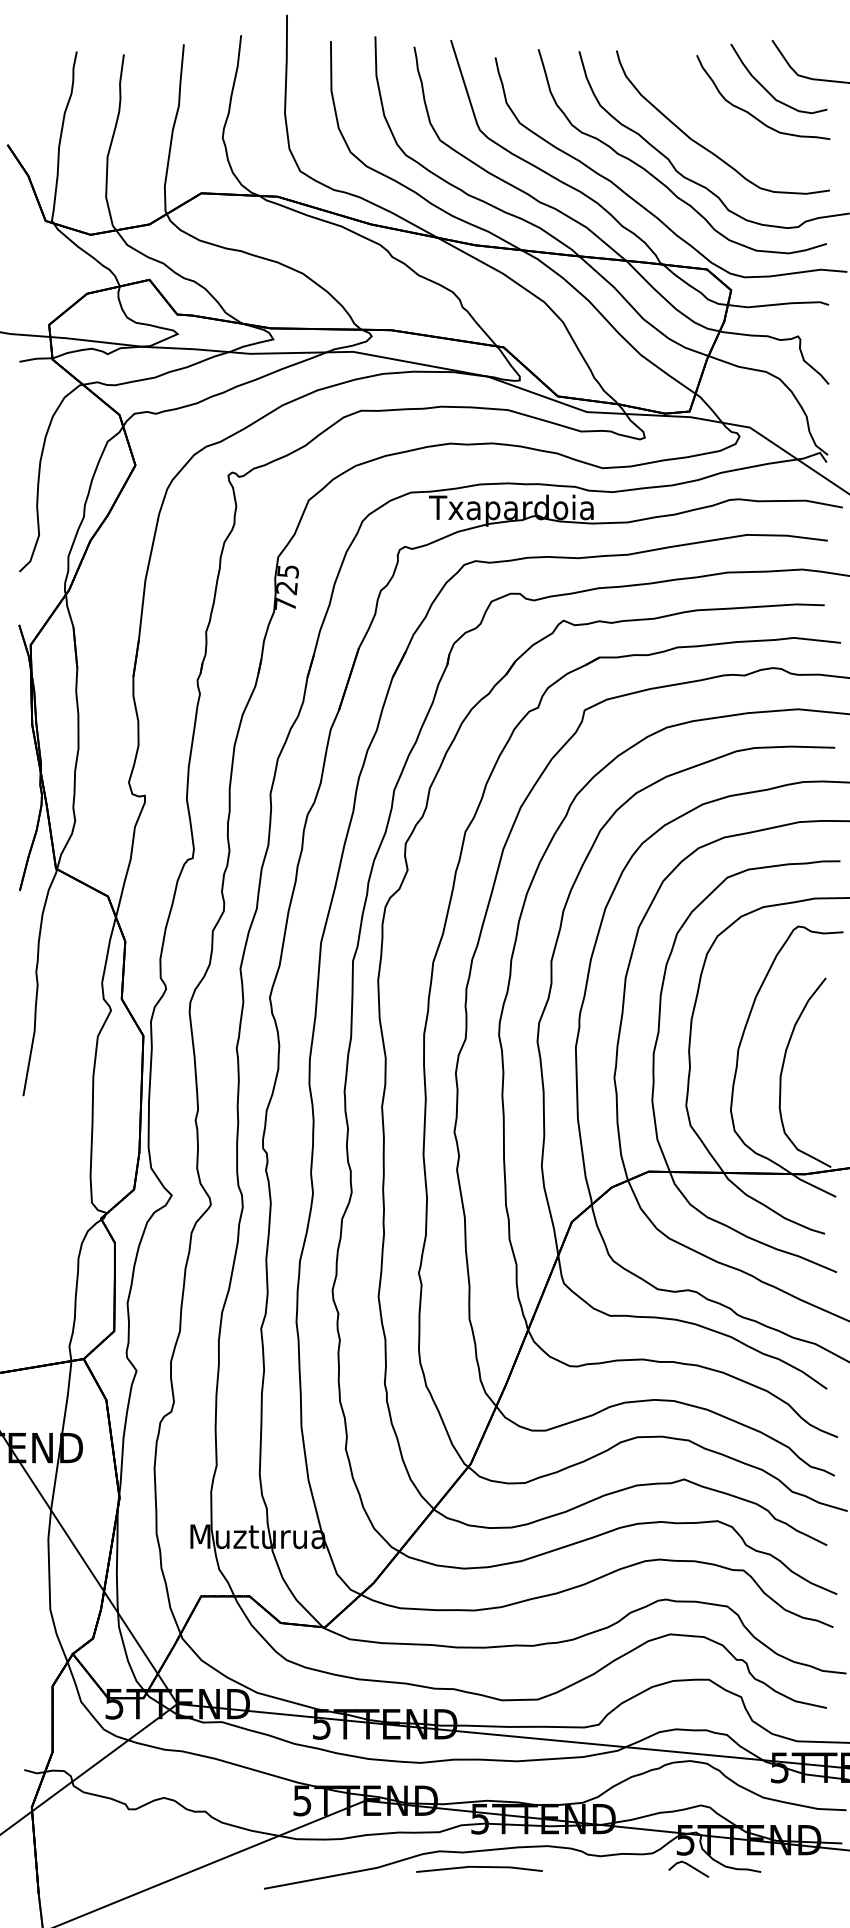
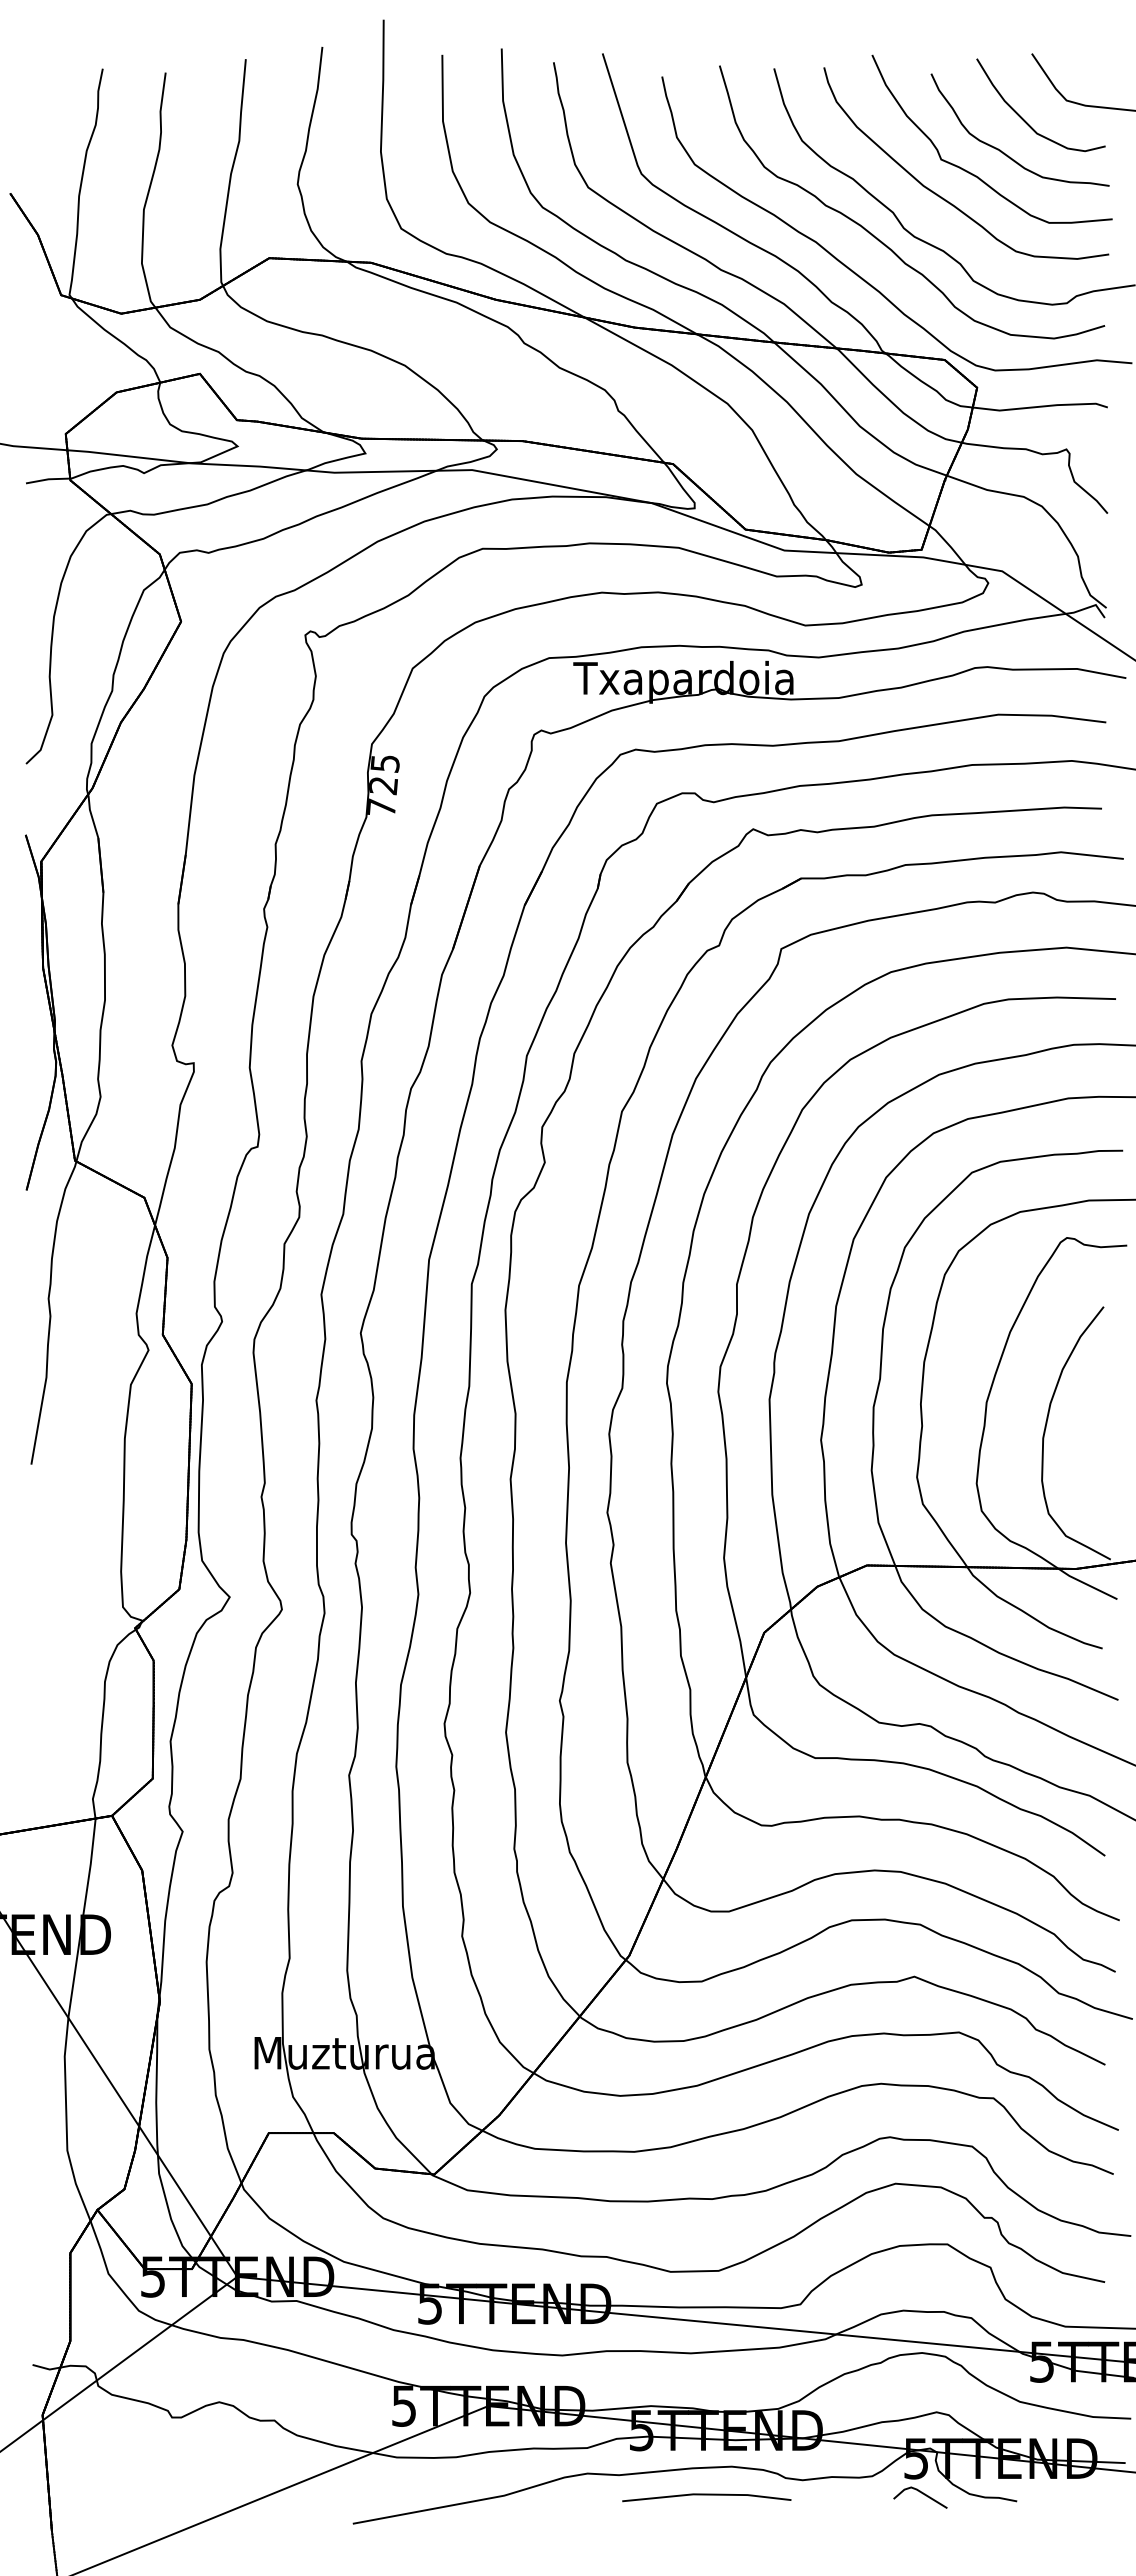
curve: (726, 129) -> (971, 172), added
line: (479, 1867) -> (706, 2495), moved

